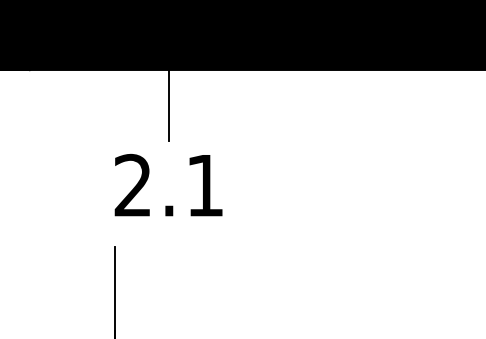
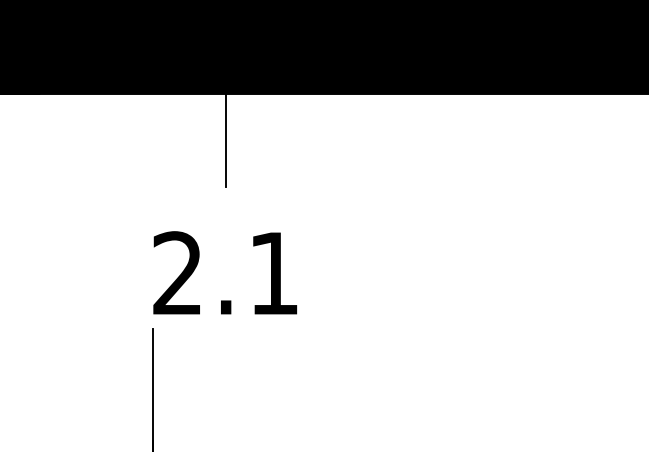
text: (168, 184) -> (224, 272), moved

